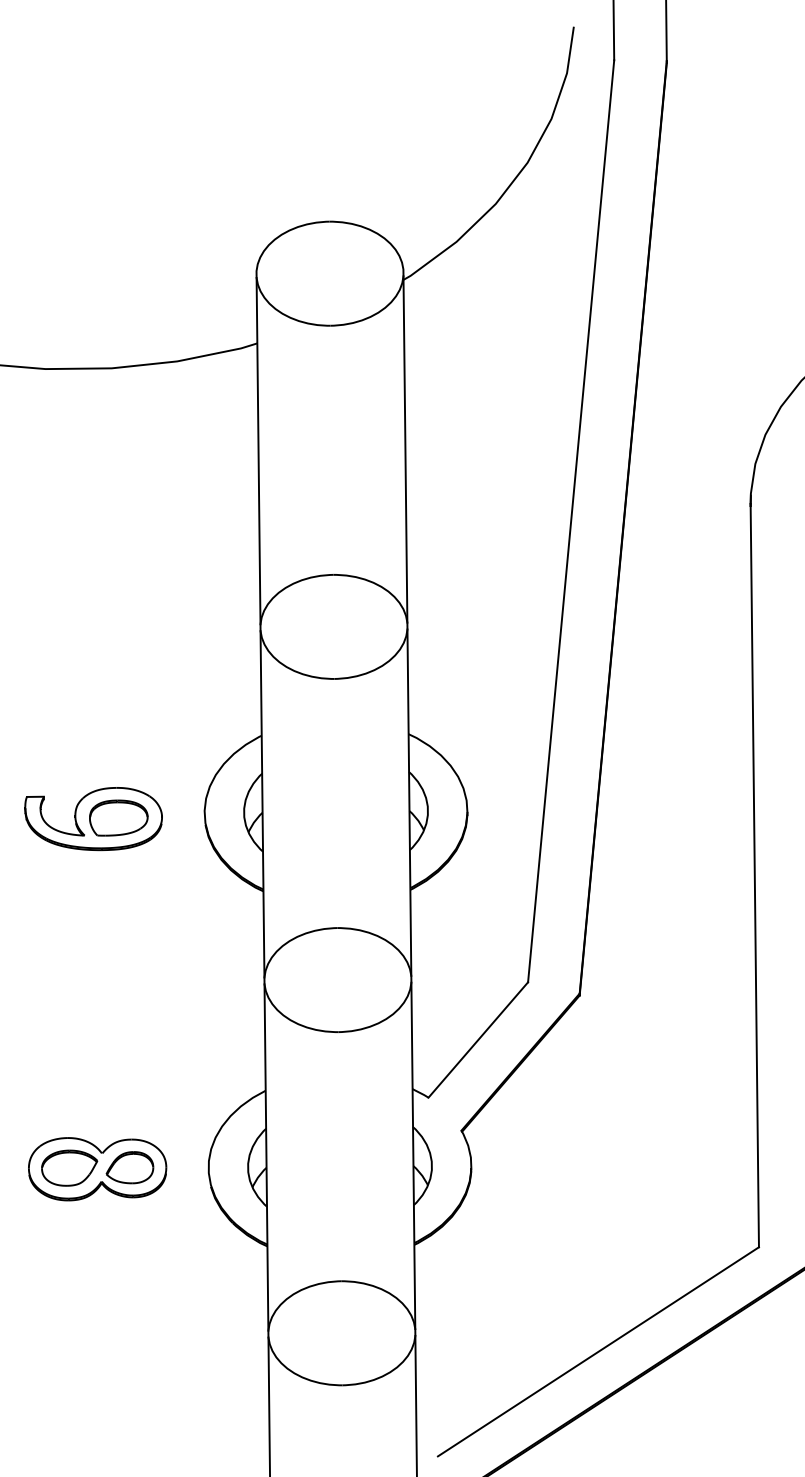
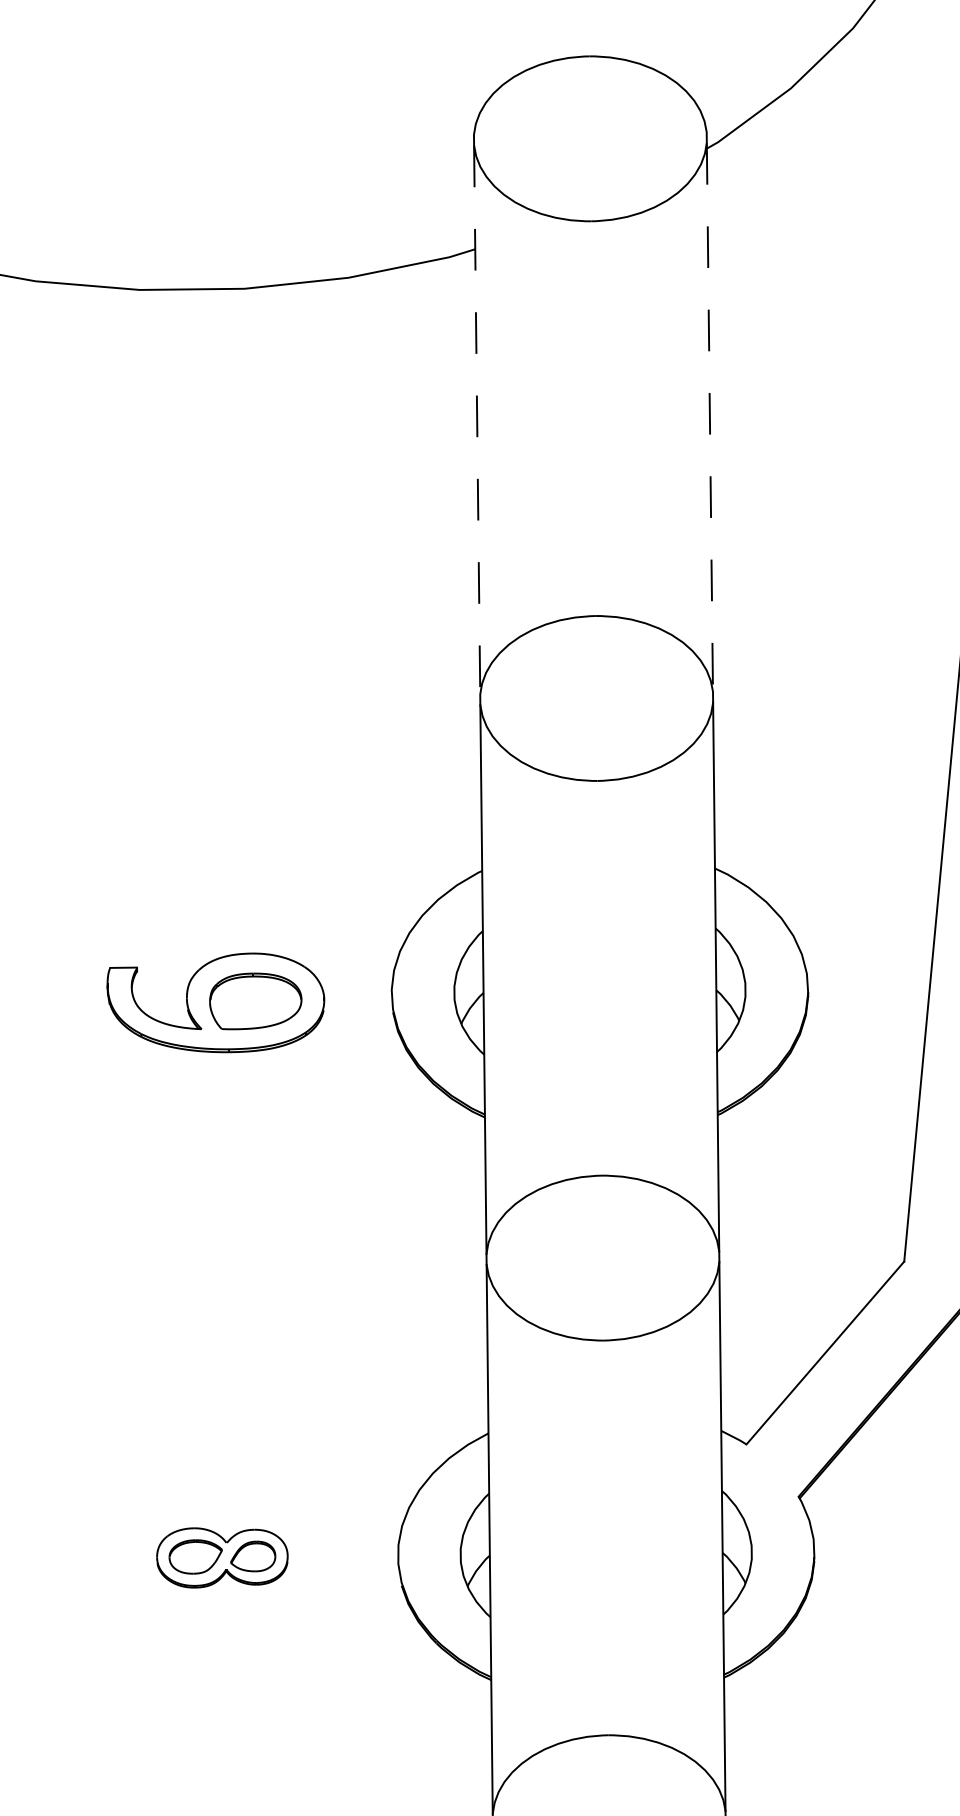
line: (405, 449) -> (710, 417), solid -> dashed
line: (258, 451) -> (477, 420), solid -> dashed
part: (97, 1169) -> (221, 1558), size x0.6

